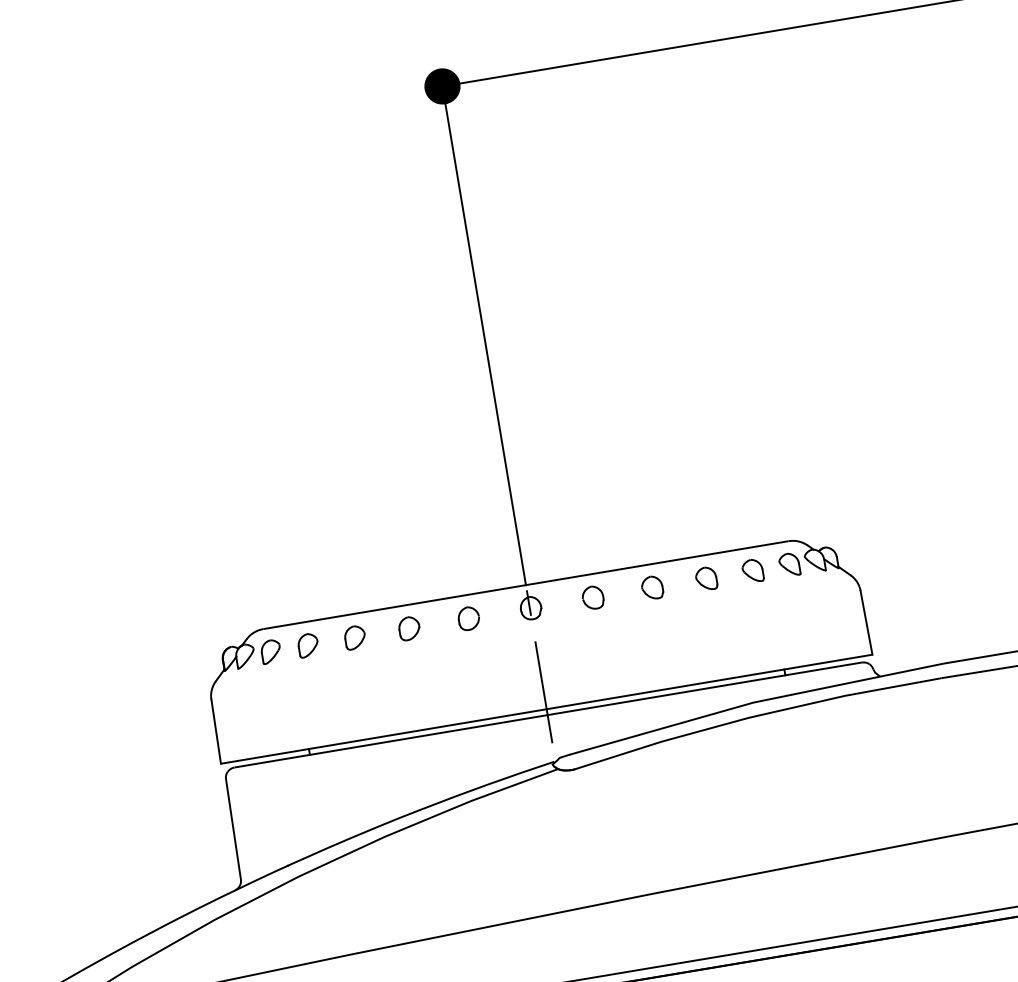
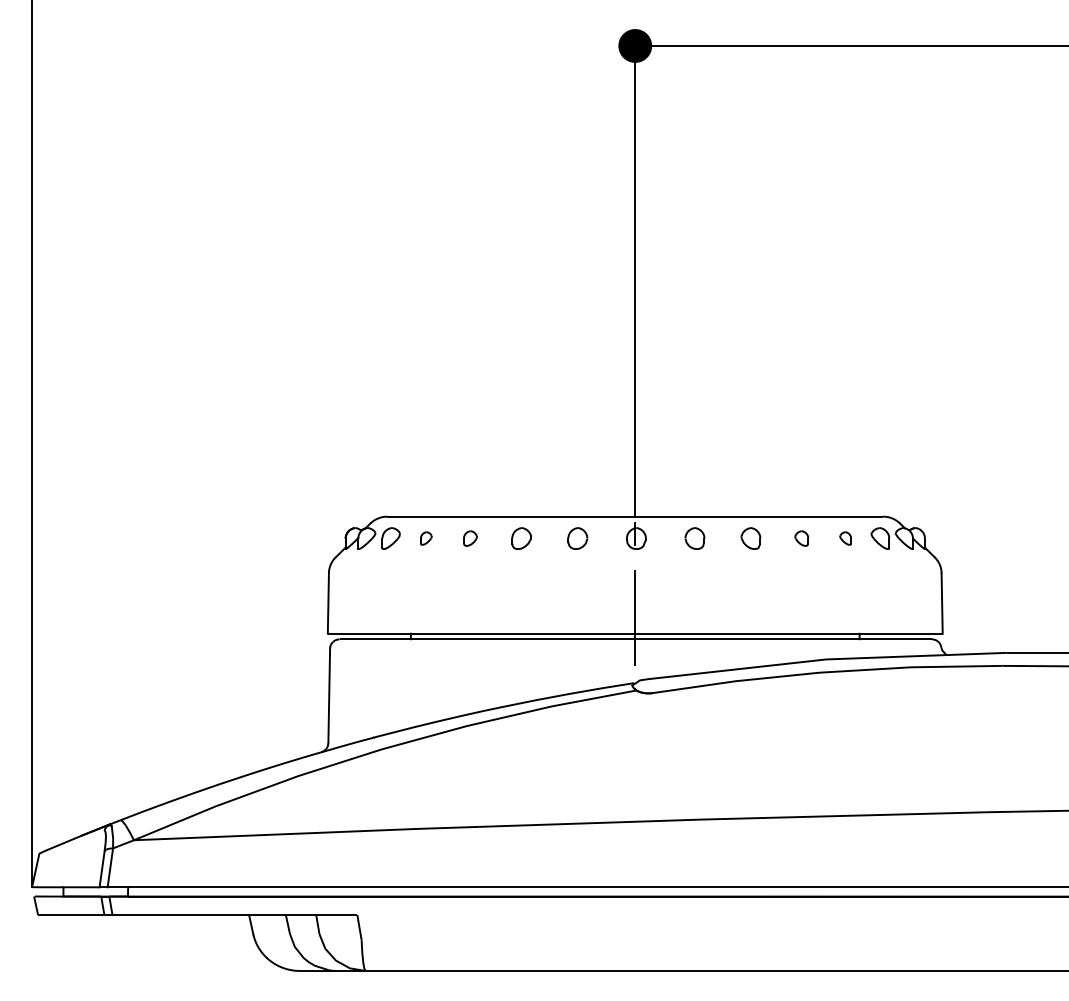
part: (752, 571) -> (845, 538), size x0.6
part: (705, 578) -> (801, 538), size x0.7
part: (355, 637) -> (470, 538), size x0.7
part: (308, 645) -> (426, 538), size x0.6

